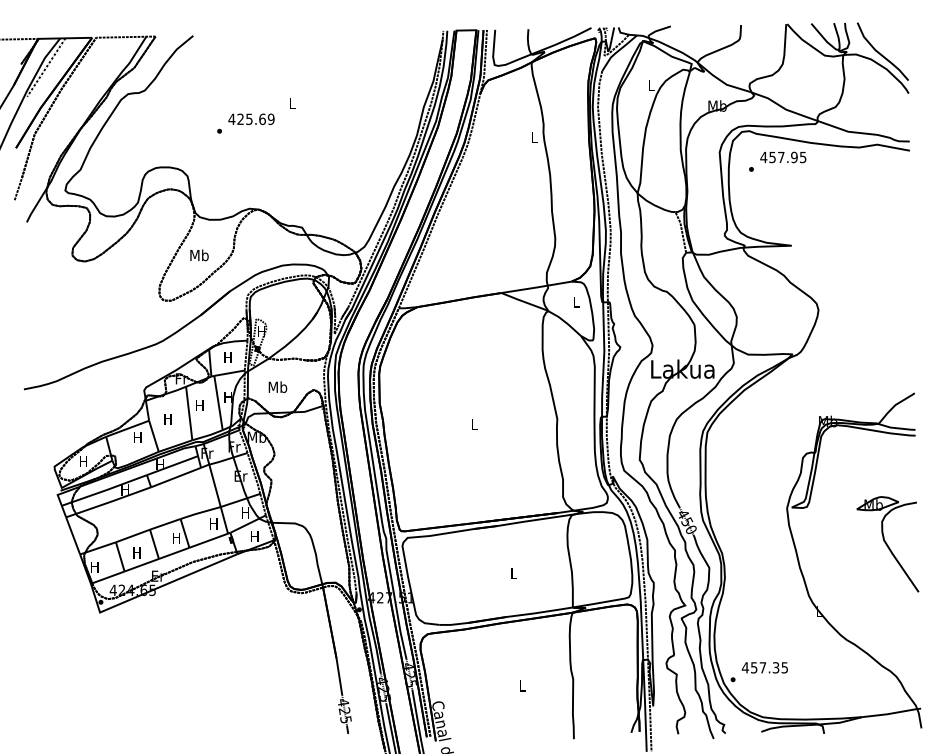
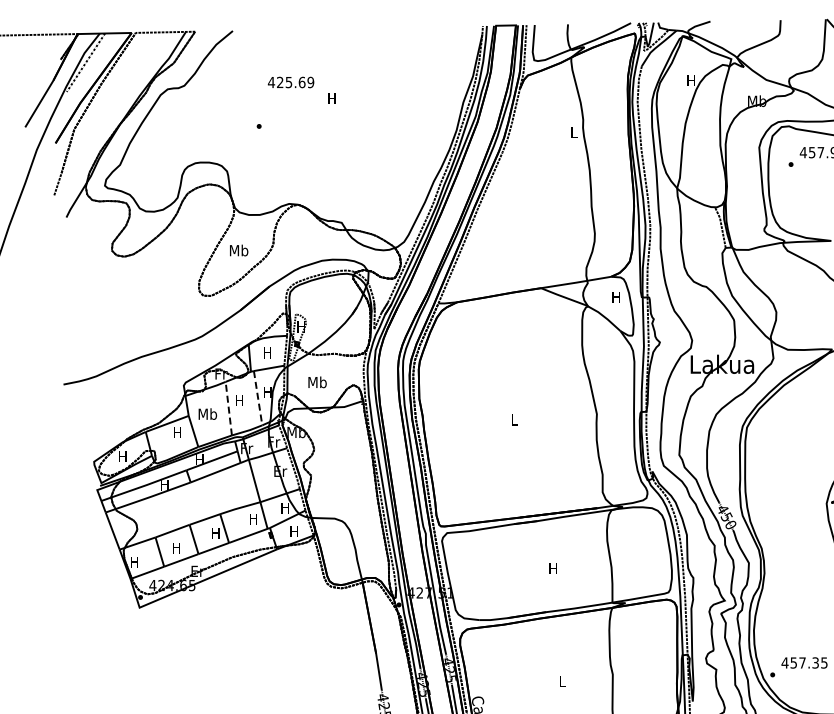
text: (651, 85) -> (691, 80), L -> H
text: (292, 103) -> (332, 98), L -> H
text: (251, 118) -> (291, 81), moved
text: (576, 302) -> (616, 297), L -> H
line: (218, 403) -> (258, 398), solid -> dashed
line: (189, 413) -> (229, 408), solid -> dashed
text: (168, 418) -> (208, 413), H -> Mb
text: (513, 573) -> (553, 568), L -> H

